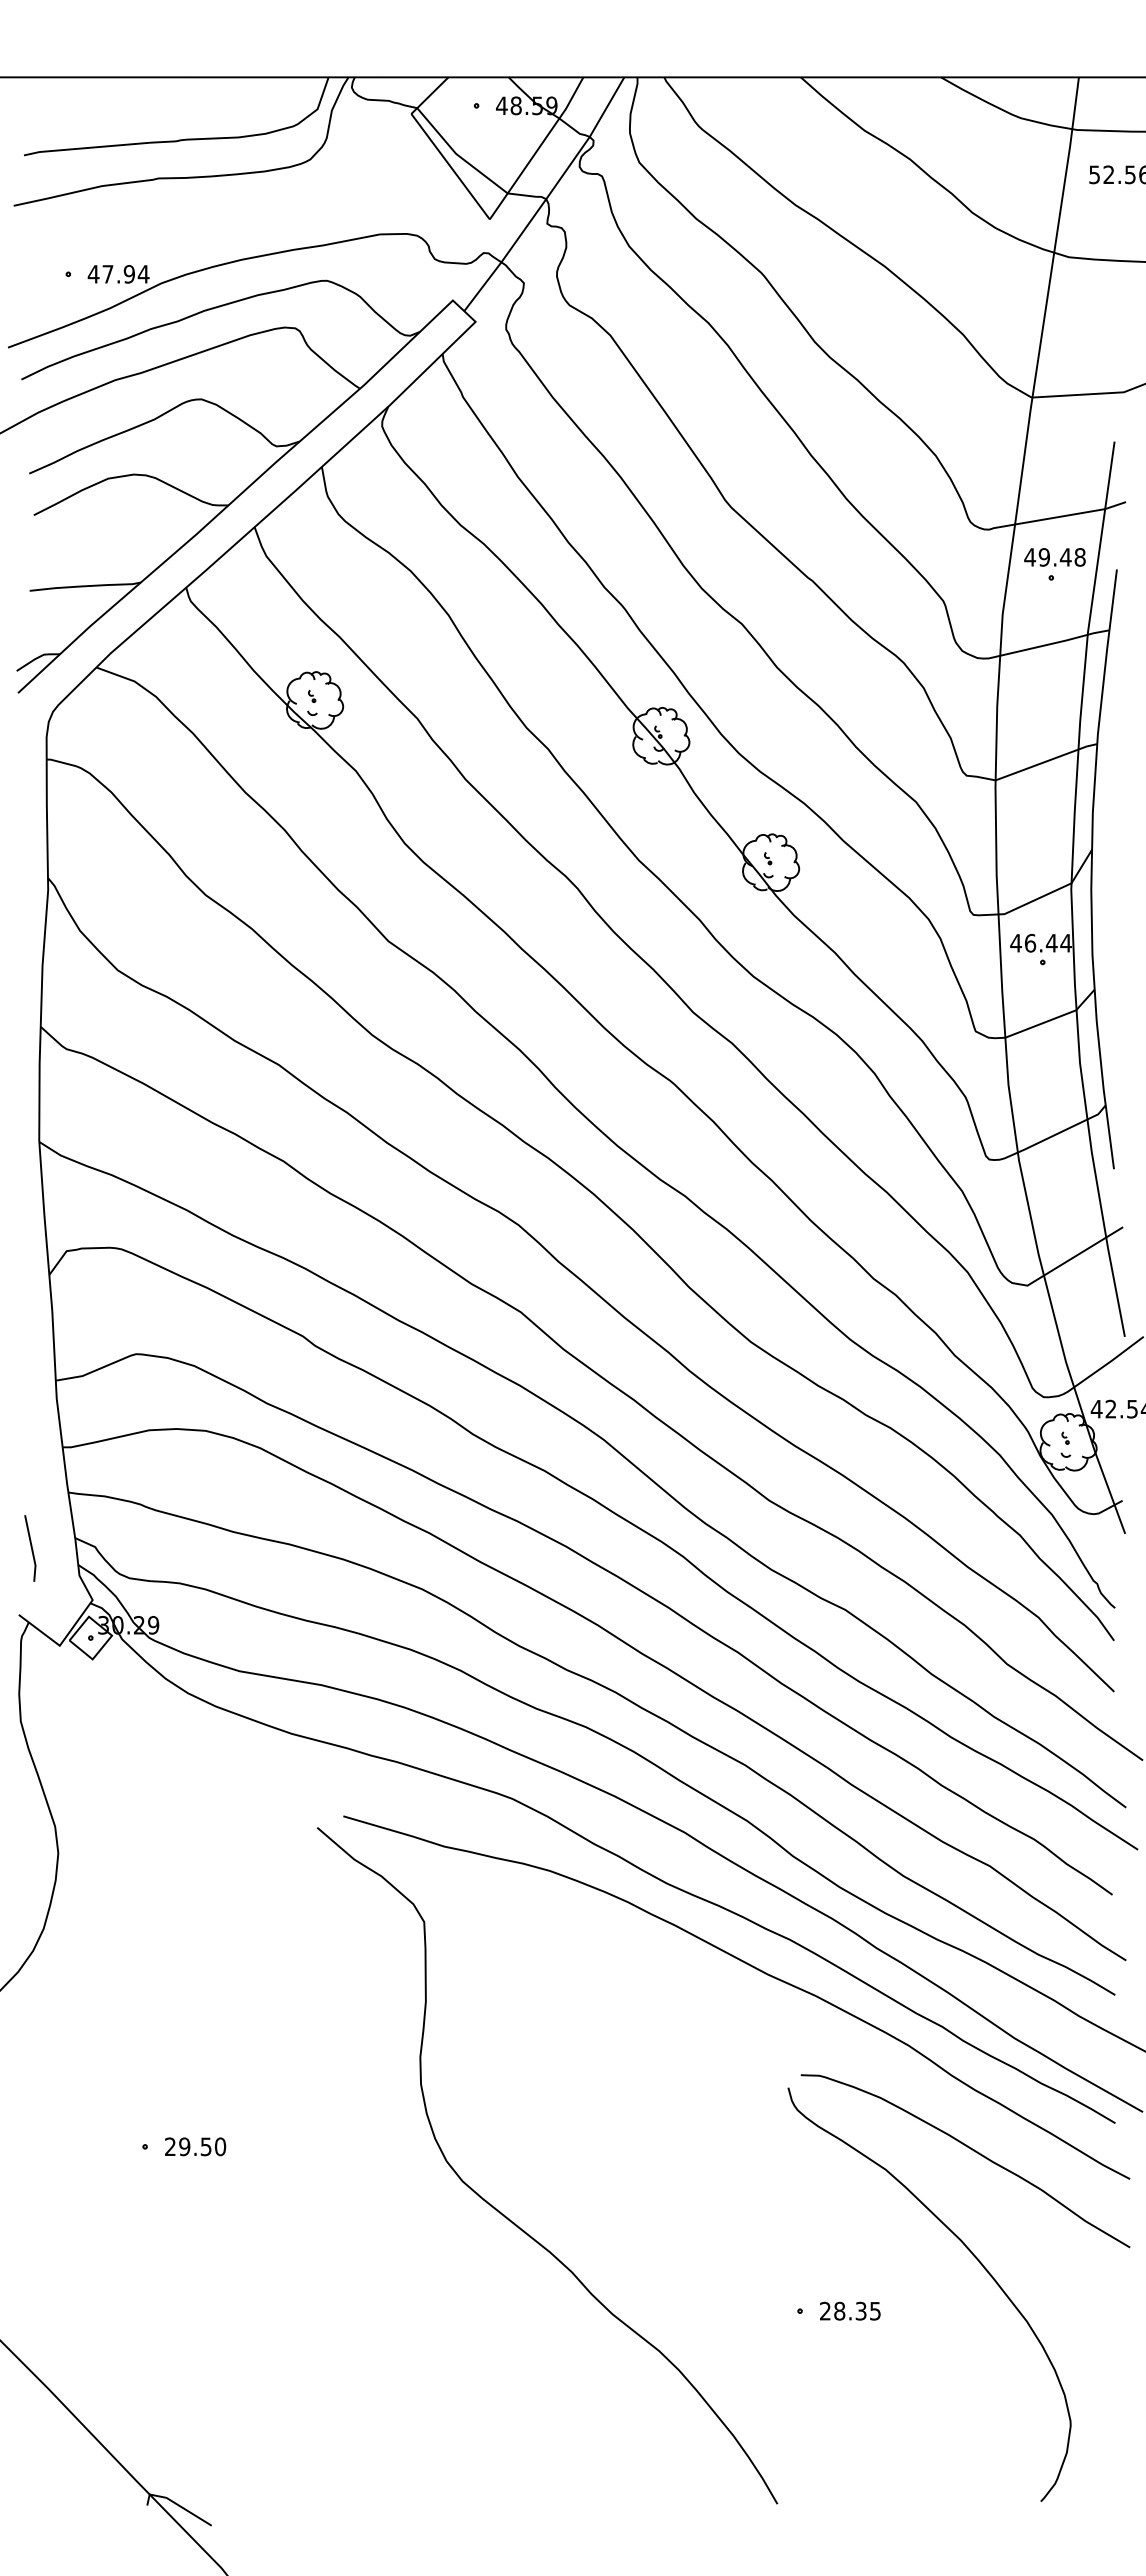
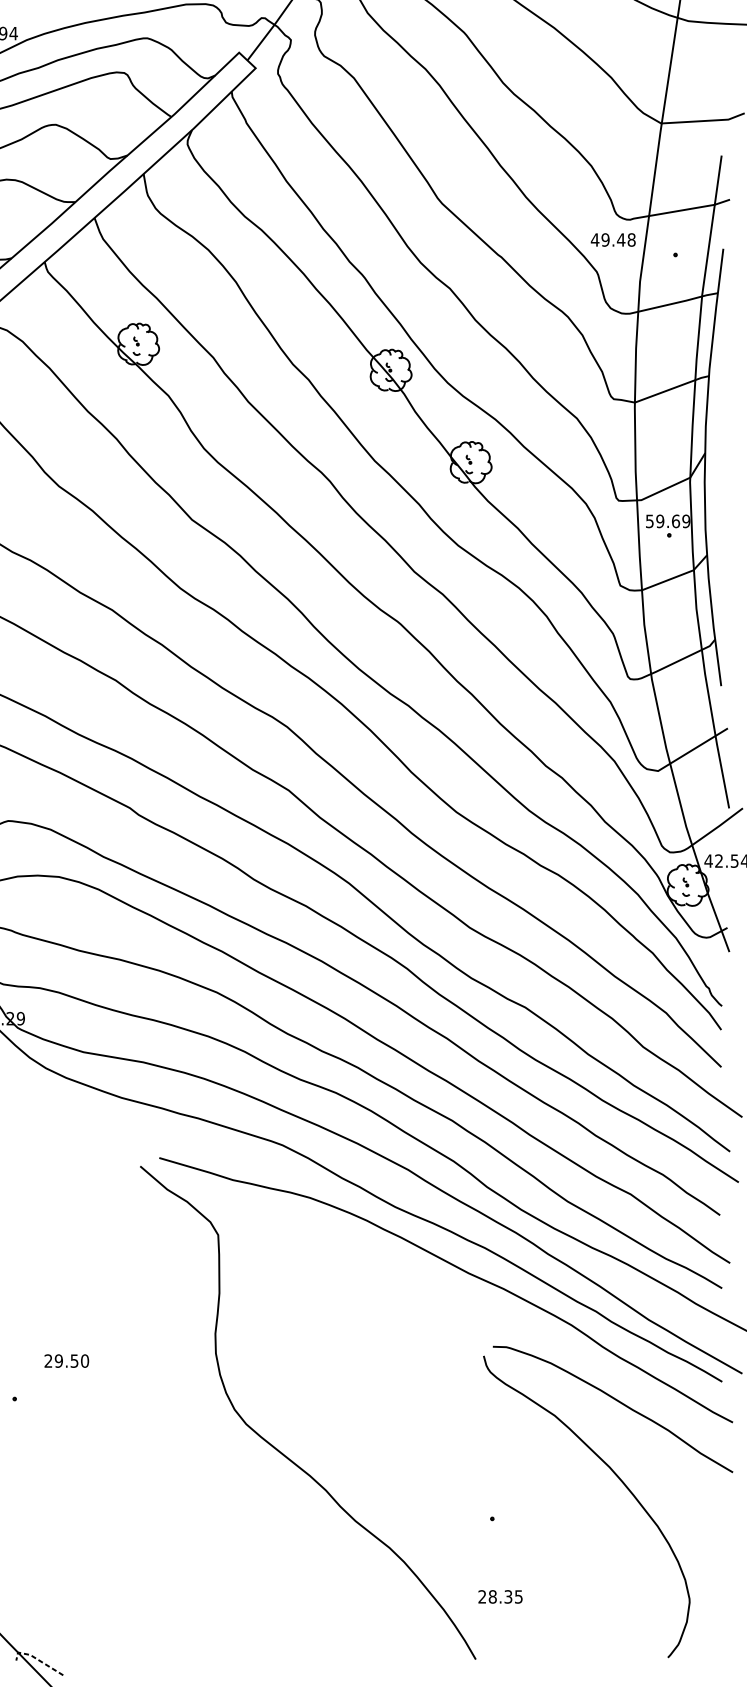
text: (1054, 557) -> (612, 240), moved
text: (1040, 942) -> (667, 520), 46.44 -> 59.69
text: (195, 2146) -> (66, 1360), moved
text: (850, 2310) -> (500, 1596), moved
line: (175, 2503) -> (36, 1659), solid -> dashed

